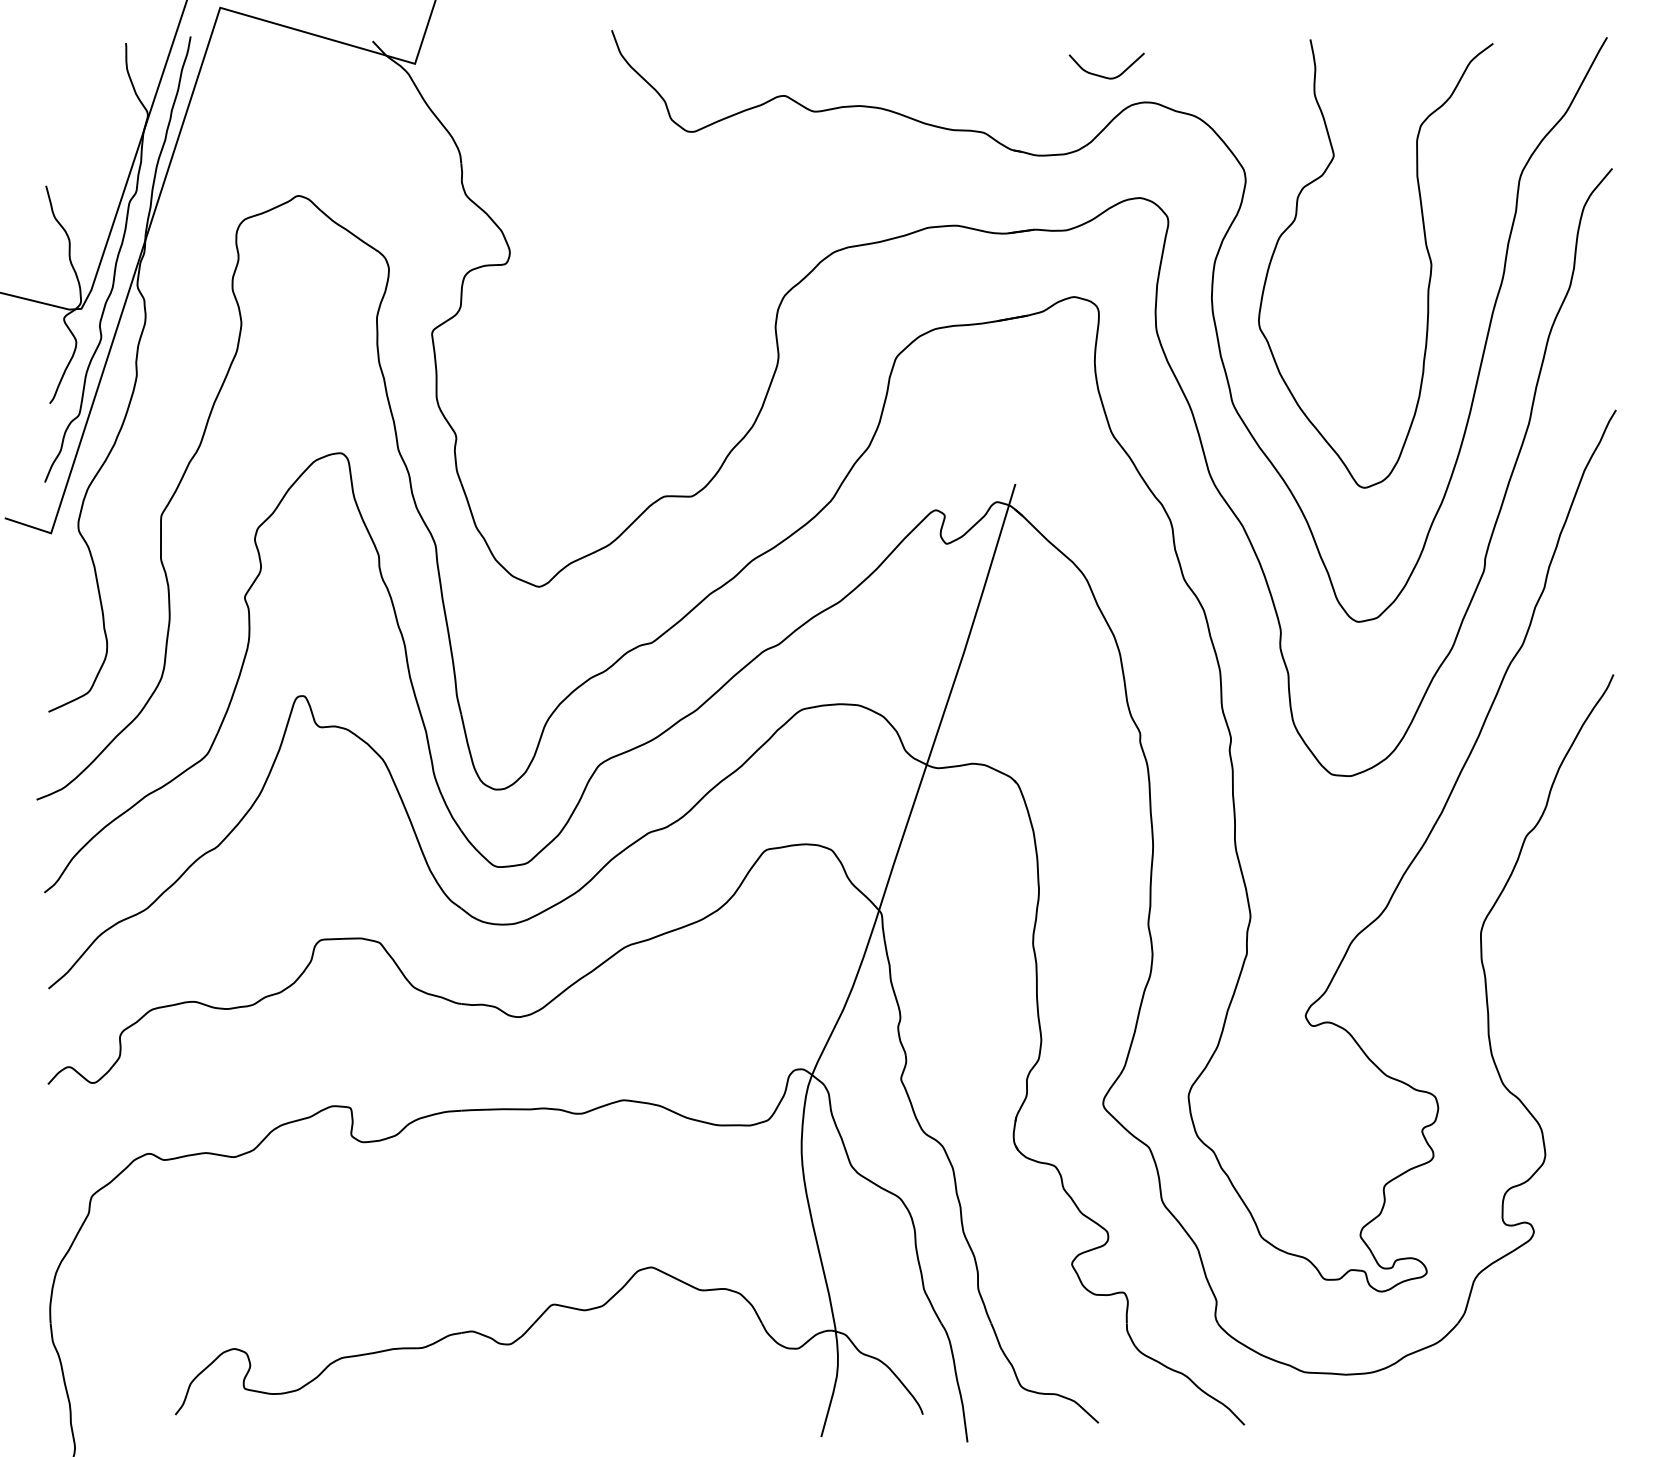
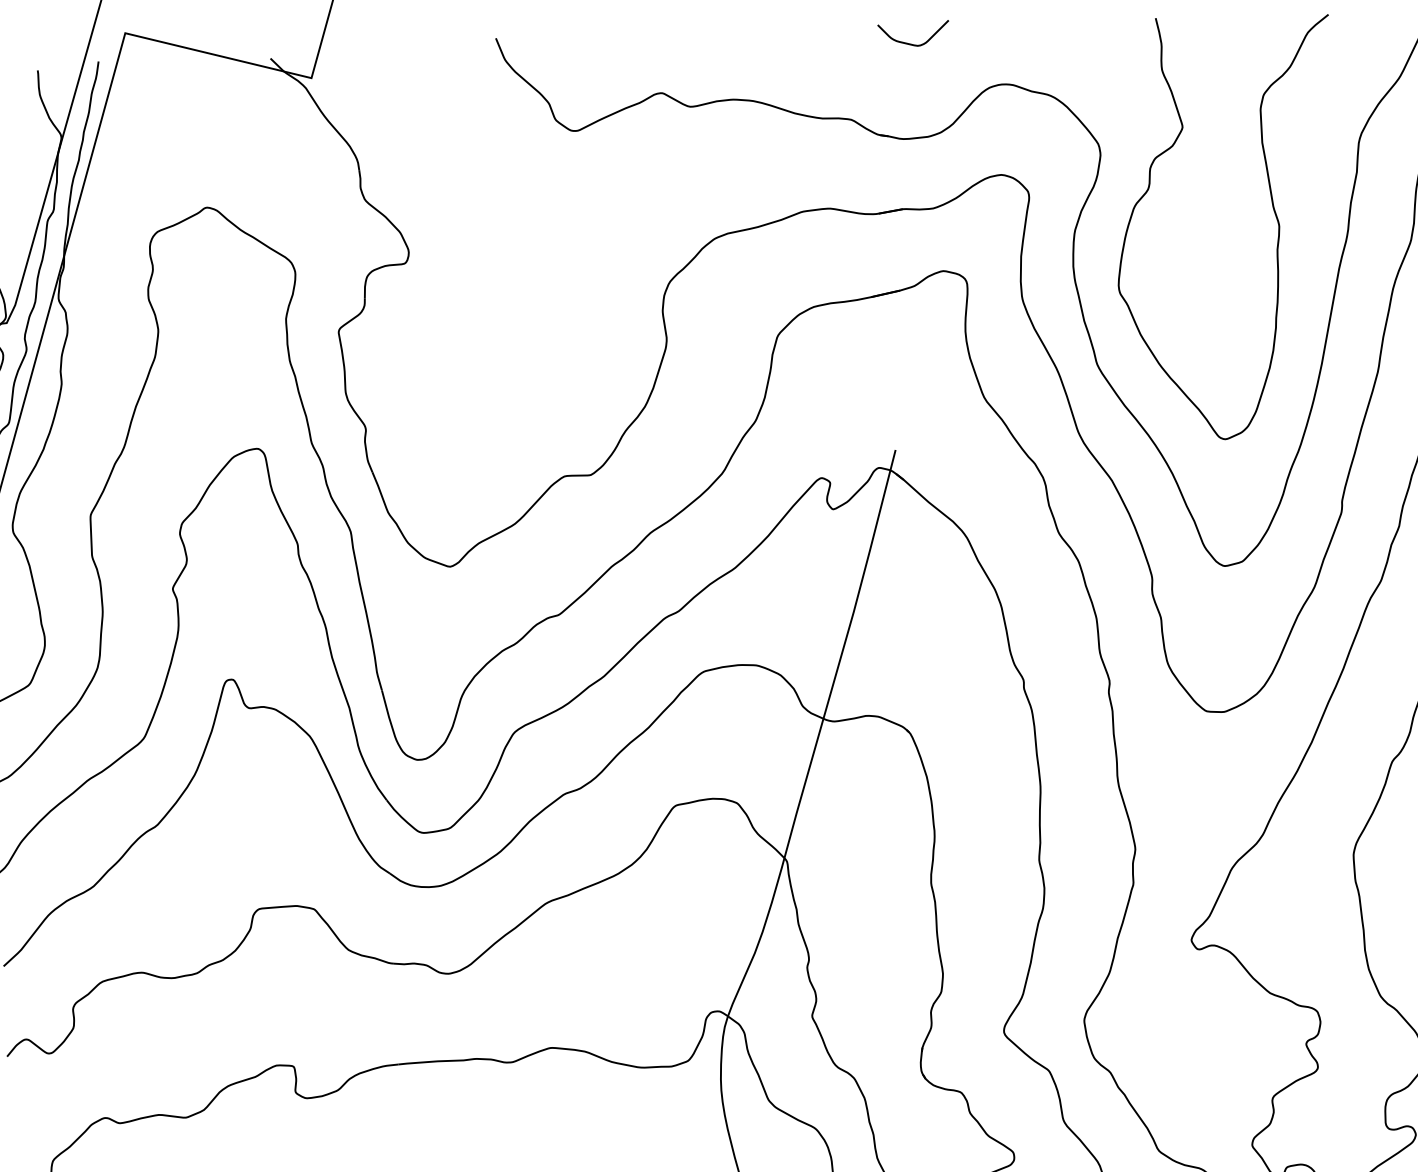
curve: (1102, 75) -> (910, 43), moved

